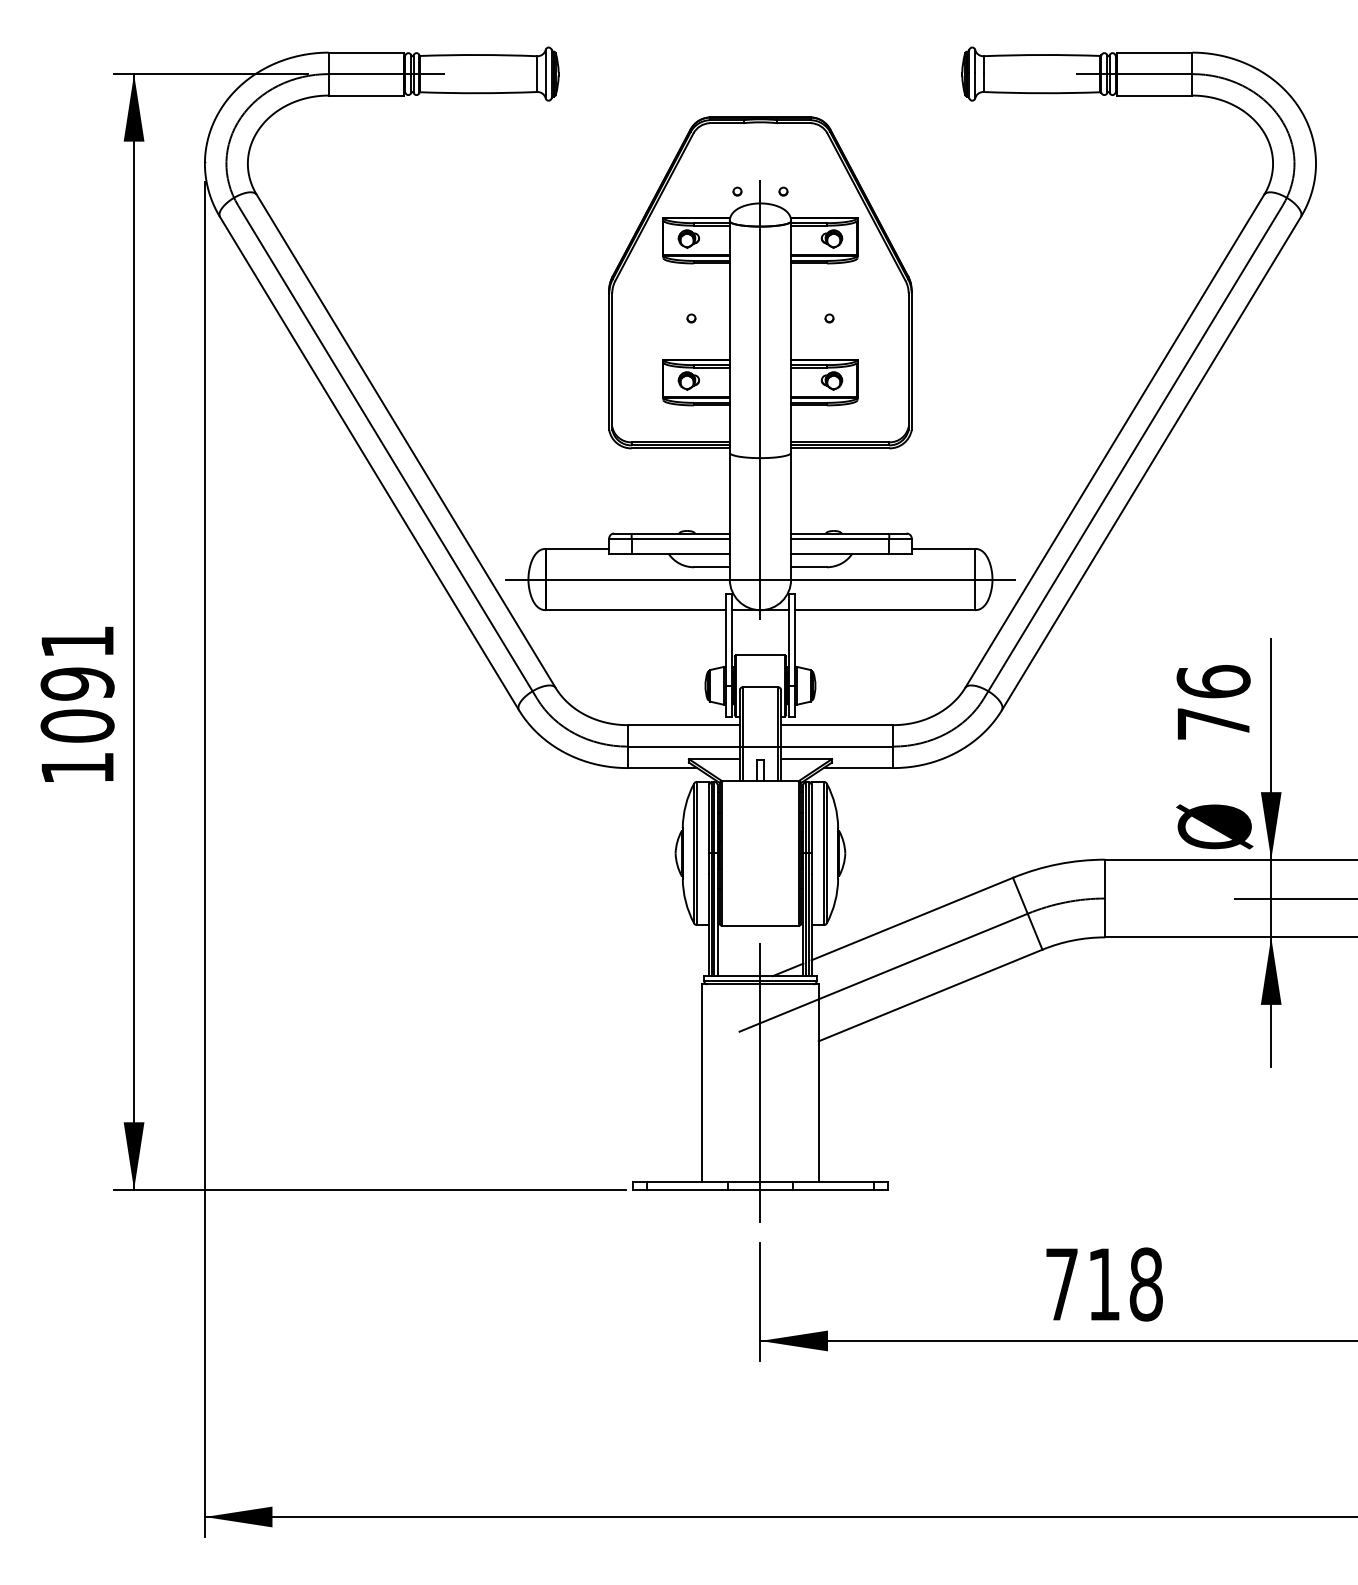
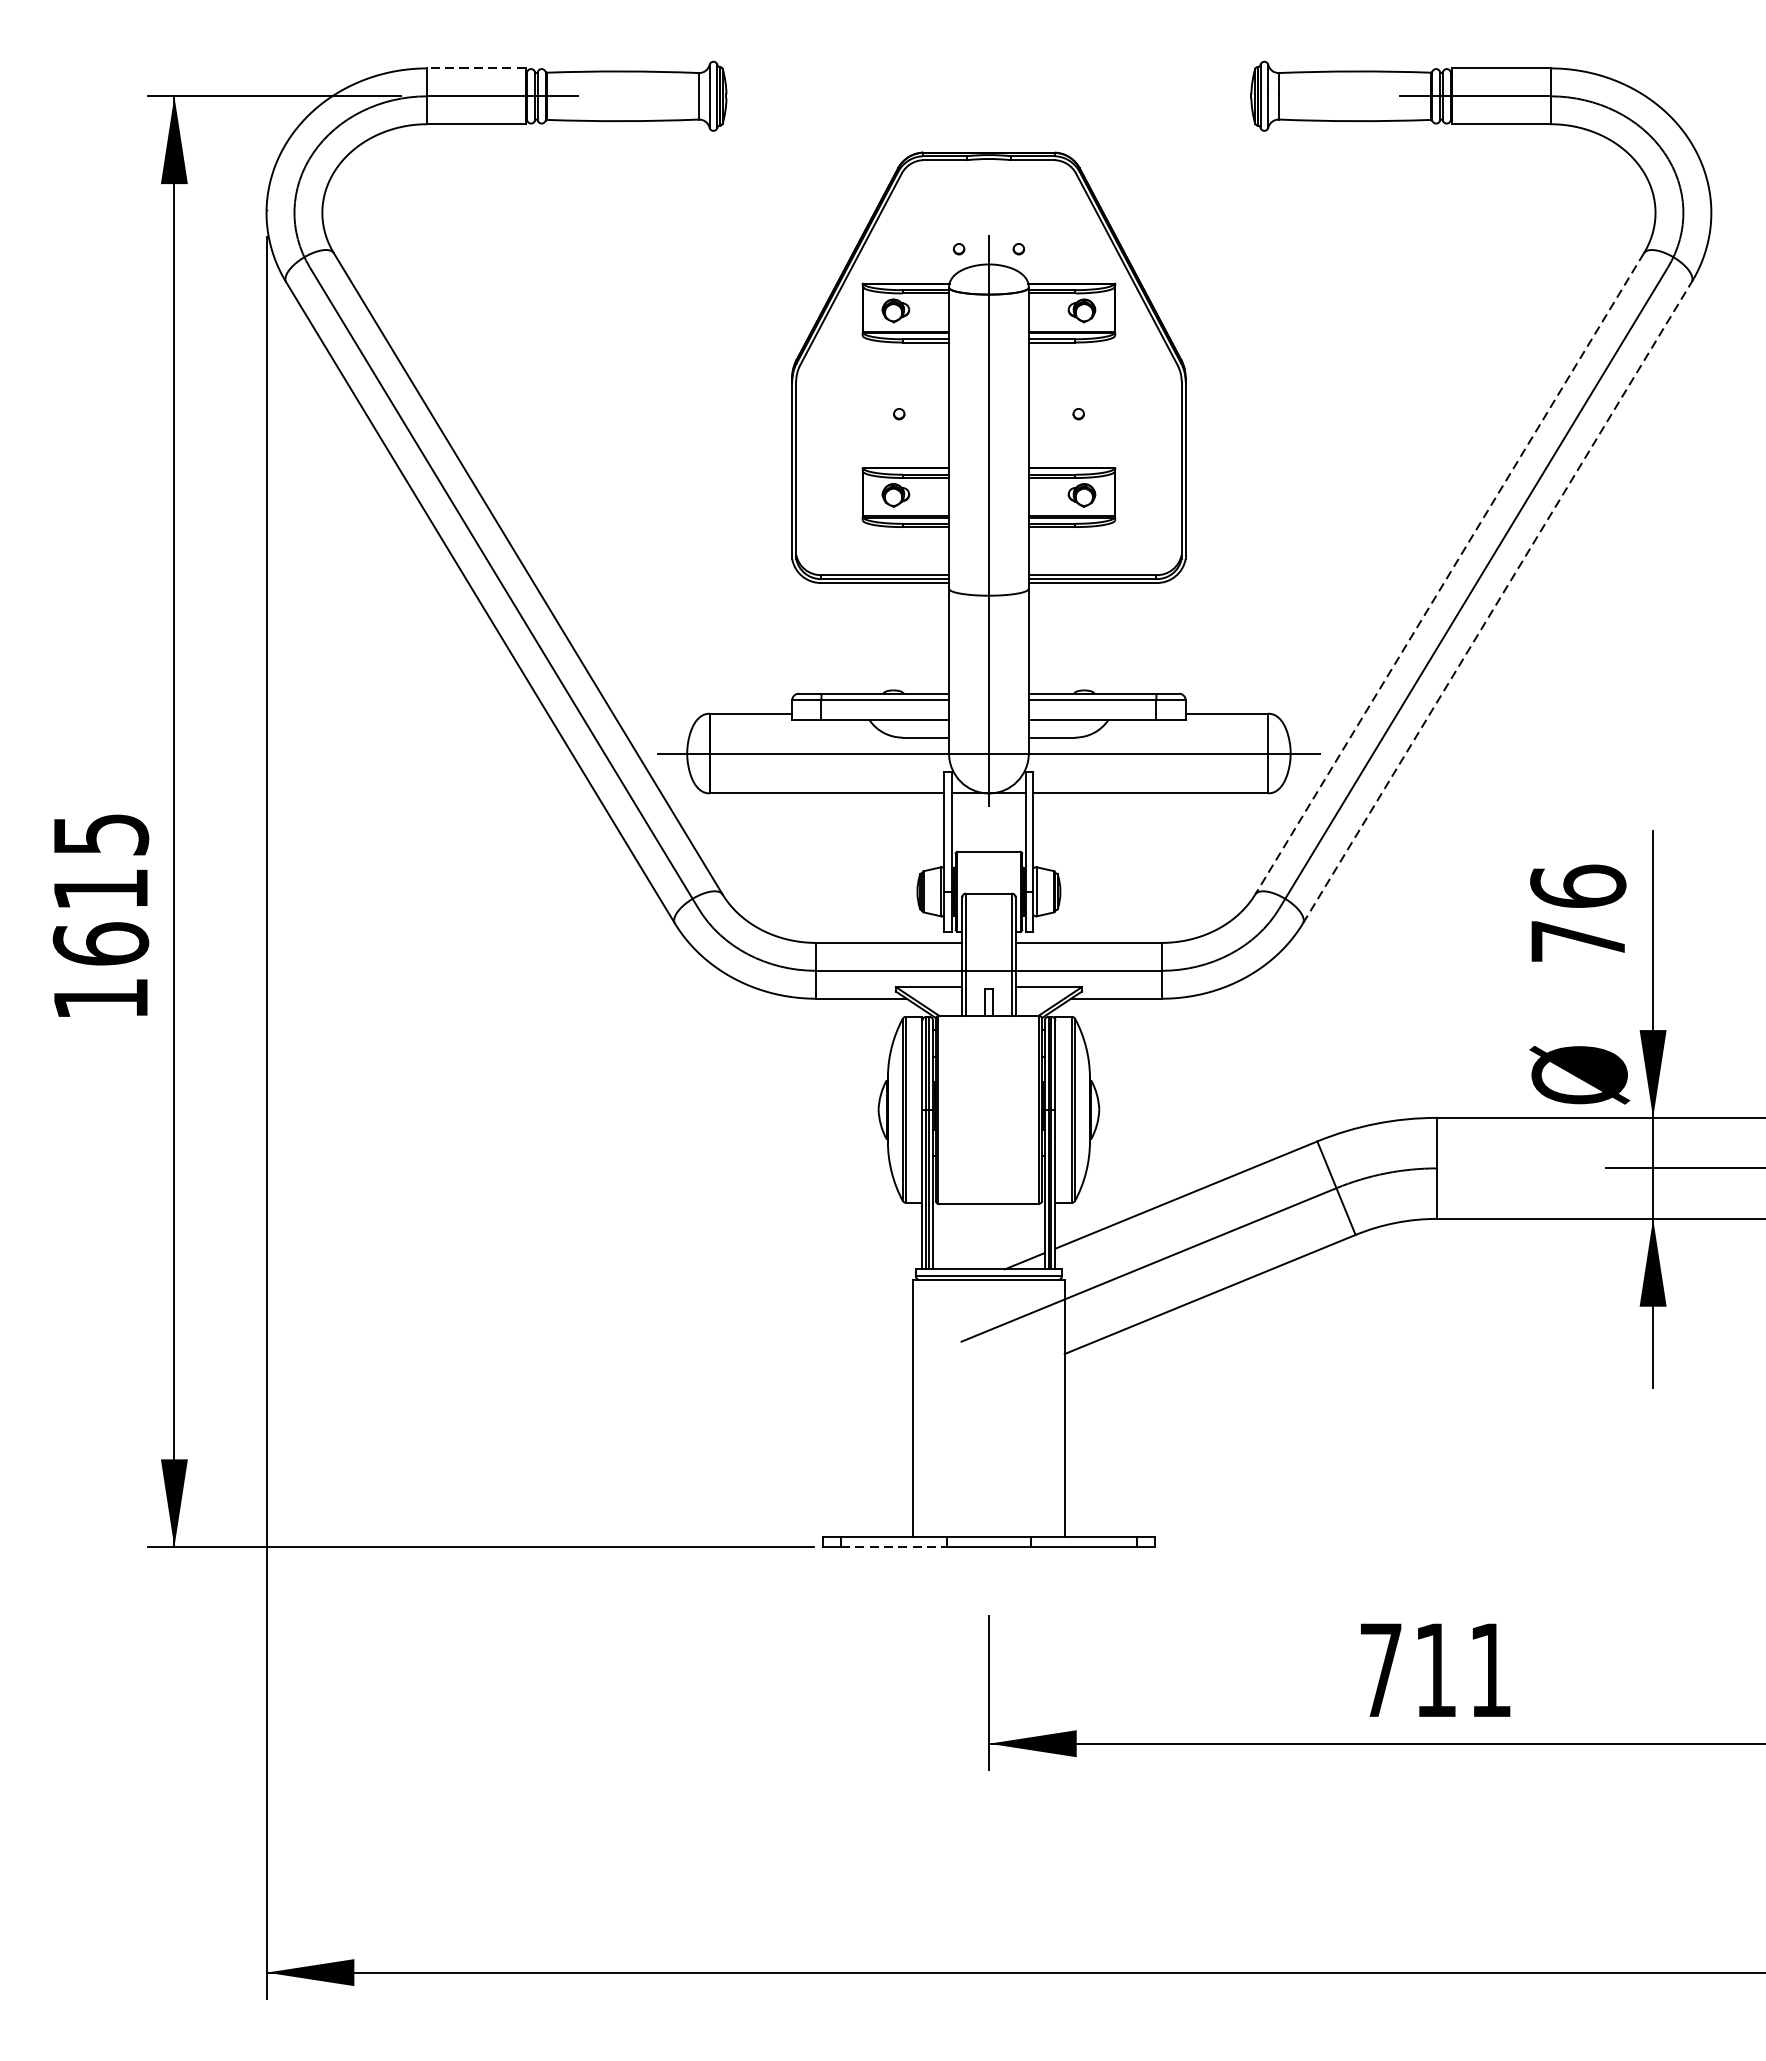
line: (366, 52) -> (476, 68), solid -> dashed
line: (1114, 441) -> (1449, 574), solid -> dashed
line: (1151, 463) -> (1497, 602), solid -> dashed
text: (77, 684) -> (100, 890), 1091 -> 1615
line: (760, 1082) -> (988, 1407), removed
line: (687, 1189) -> (894, 1546), solid -> dashed
text: (1145, 1284) -> (1489, 1670), 718 -> 711

